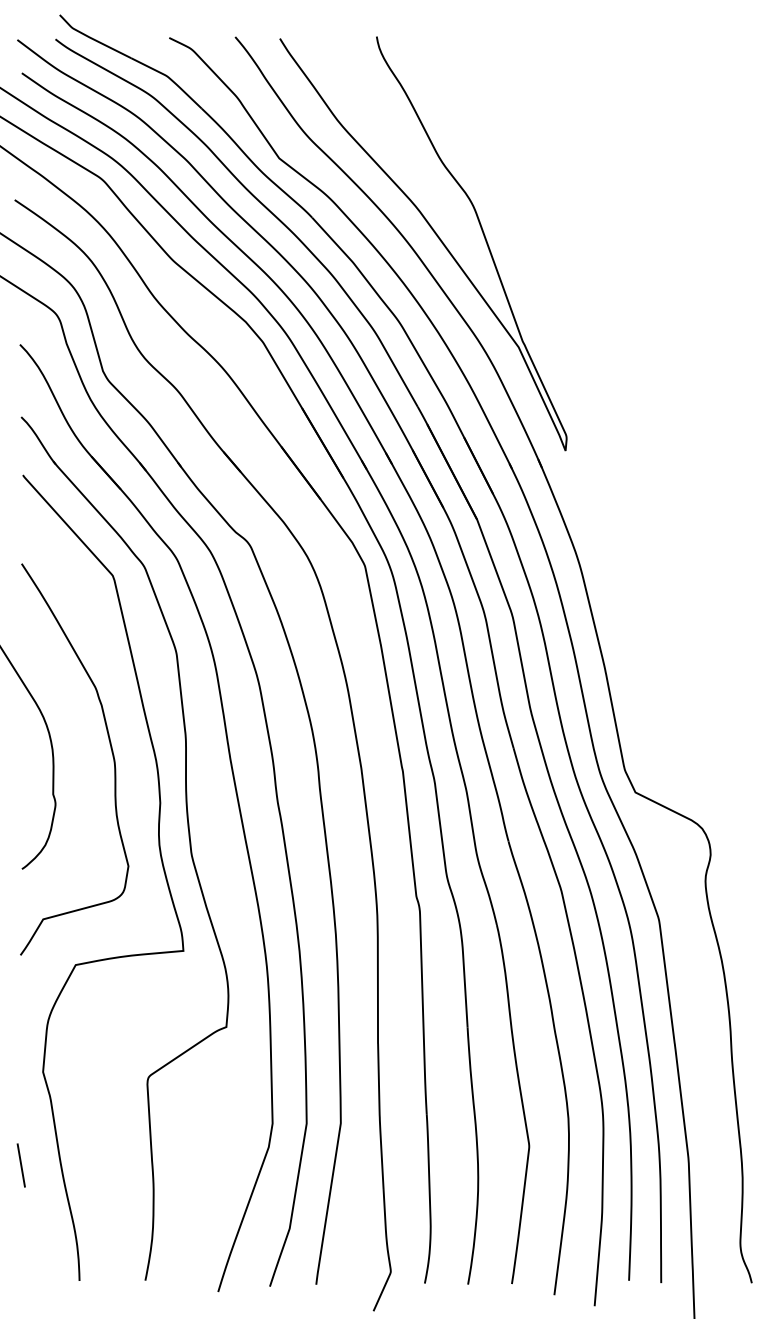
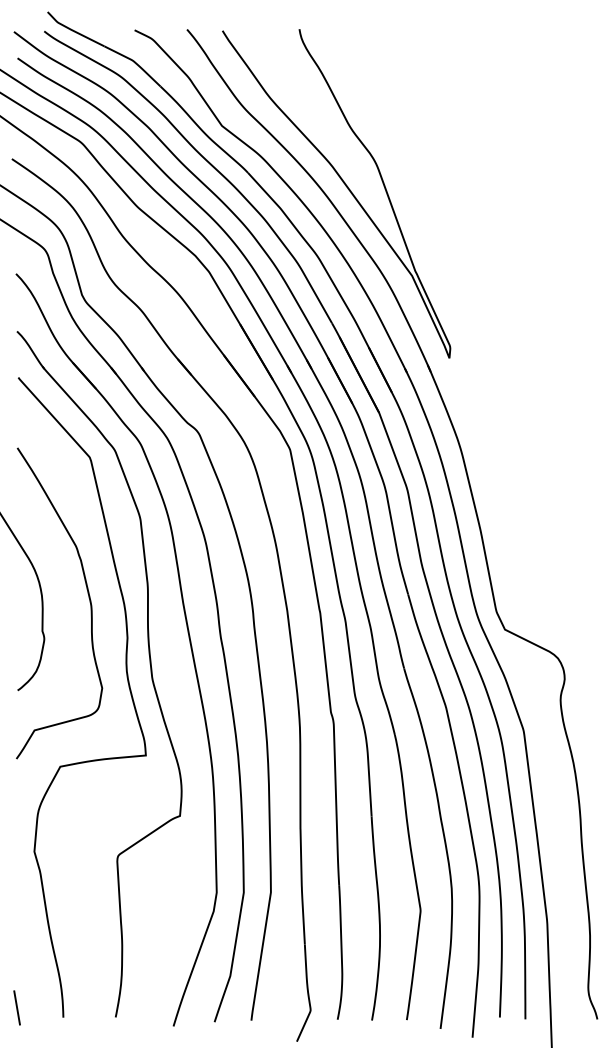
line: (20, 1164) -> (16, 1007), moved

